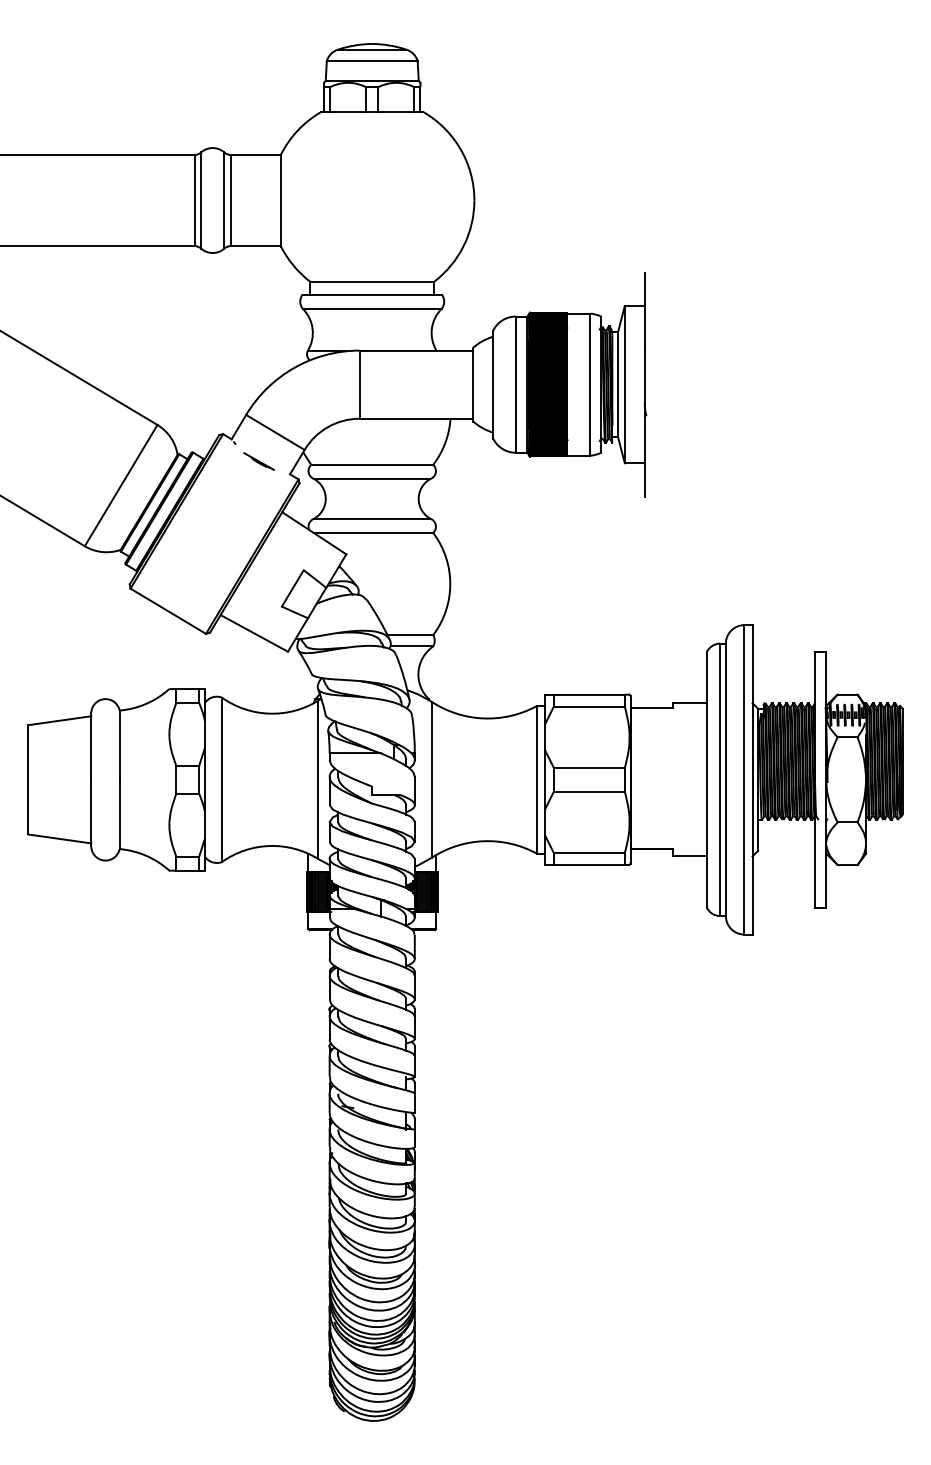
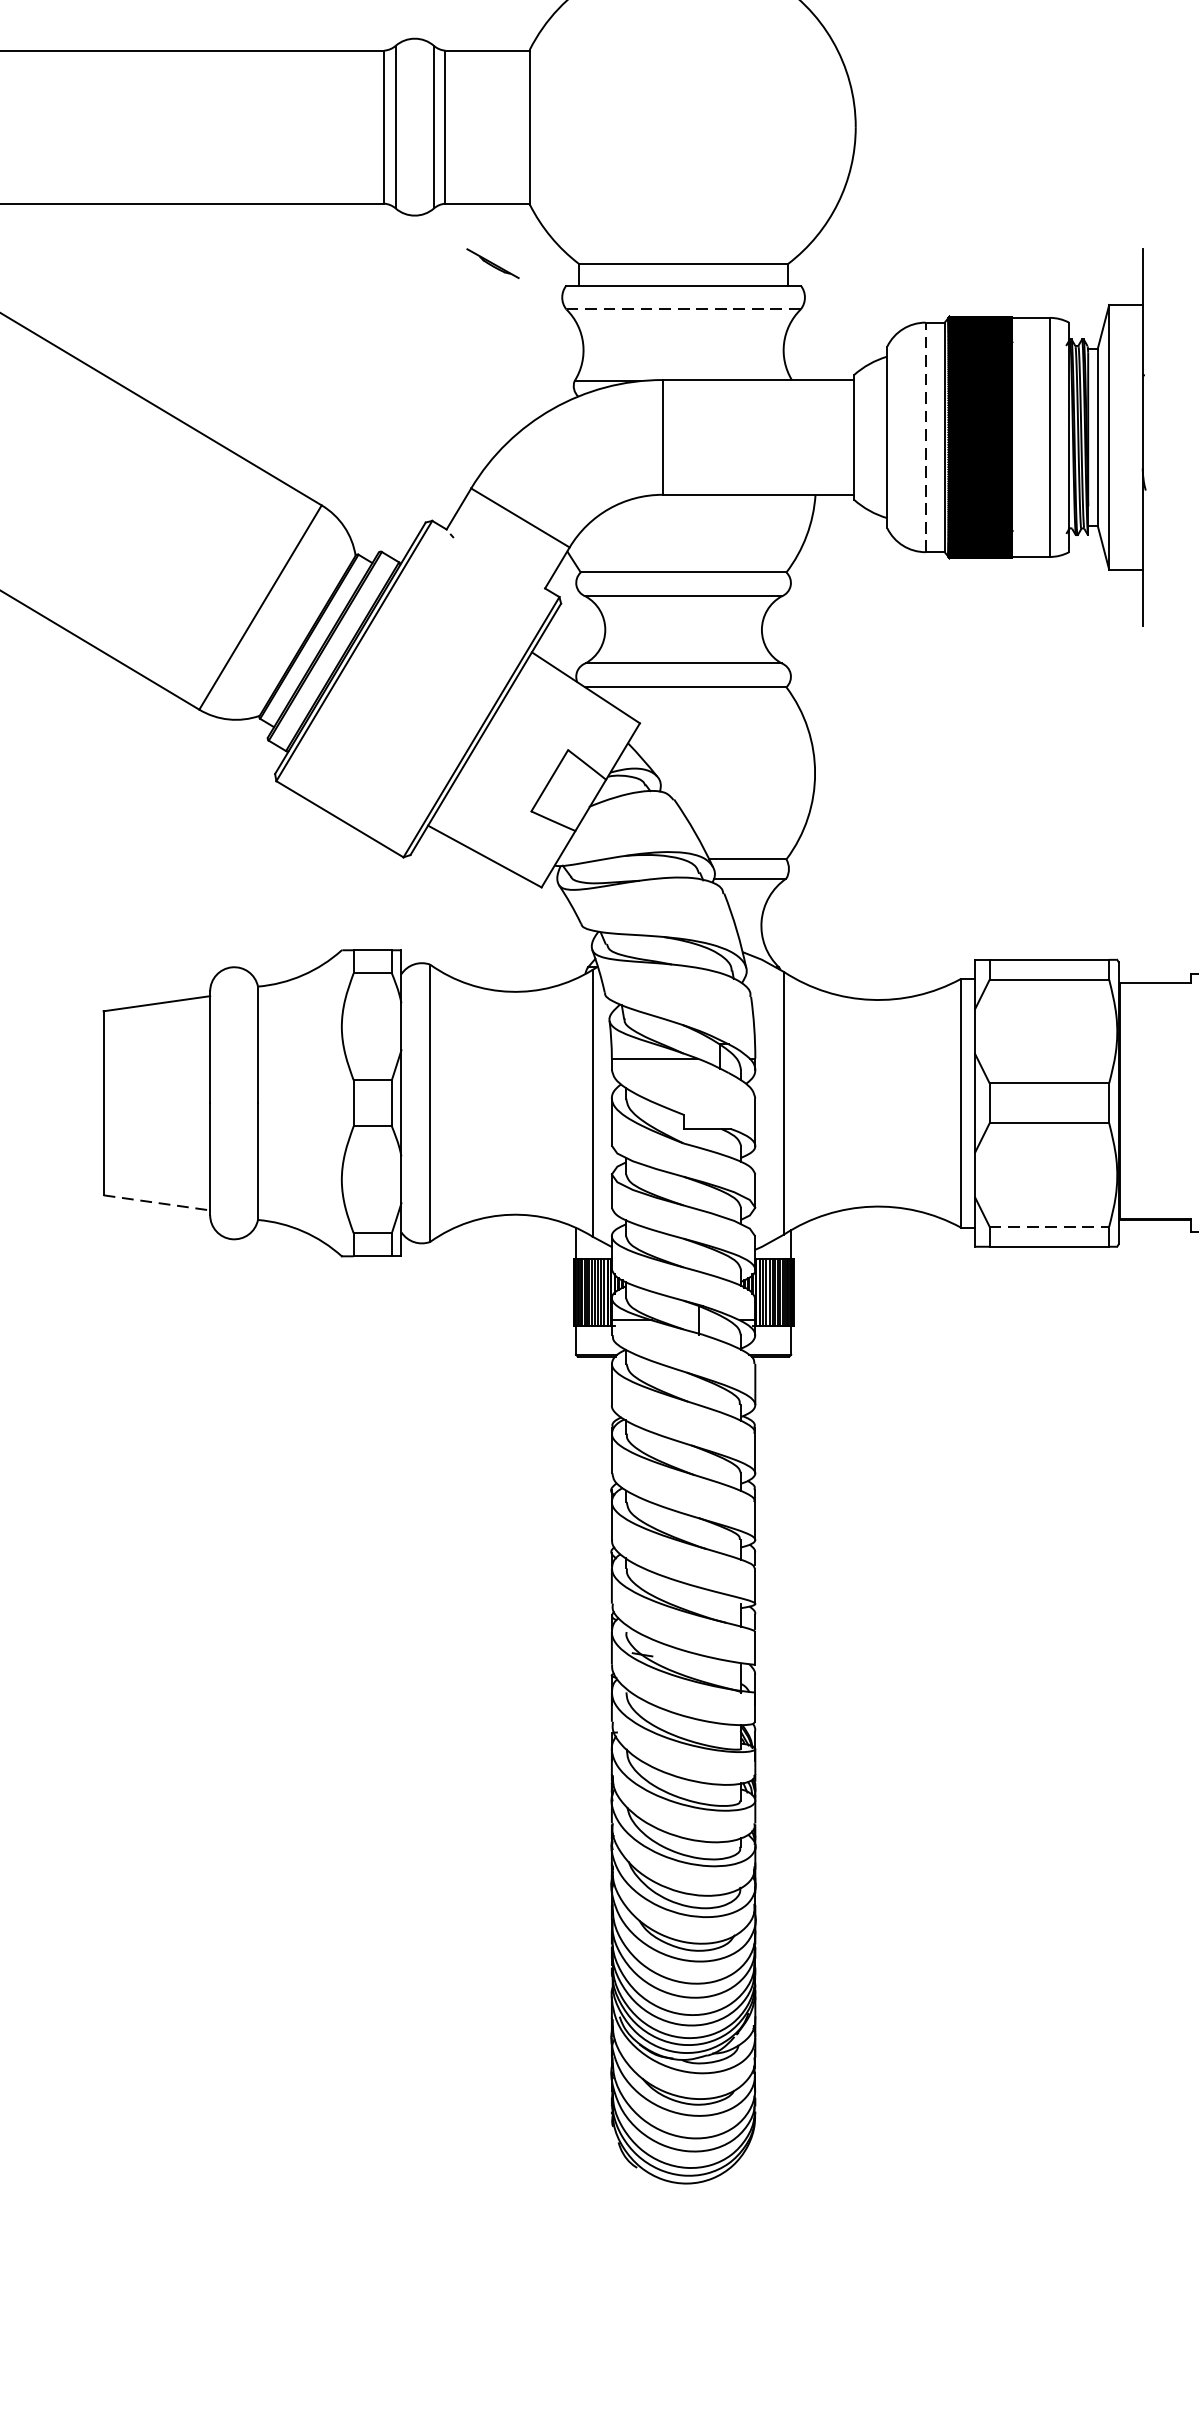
line: (372, 308) -> (684, 309), solid -> dashed
line: (515, 384) -> (924, 437), solid -> dashed
line: (259, 461) -> (493, 263), moved
line: (59, 838) -> (156, 1202), solid -> dashed
line: (589, 853) -> (1049, 1227), solid -> dashed

